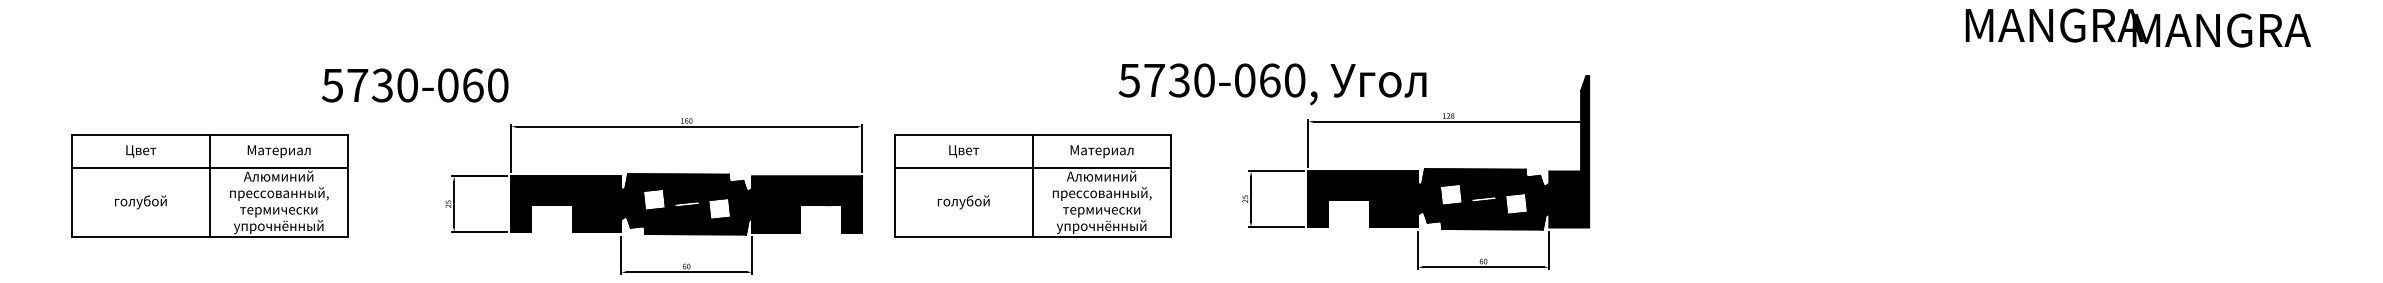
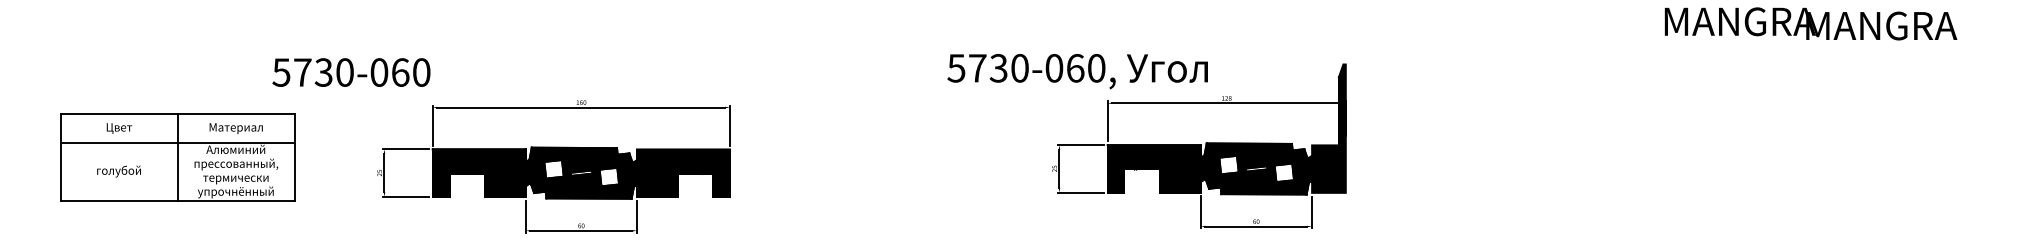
part: (1032, 185) -> (874, 157), removed

